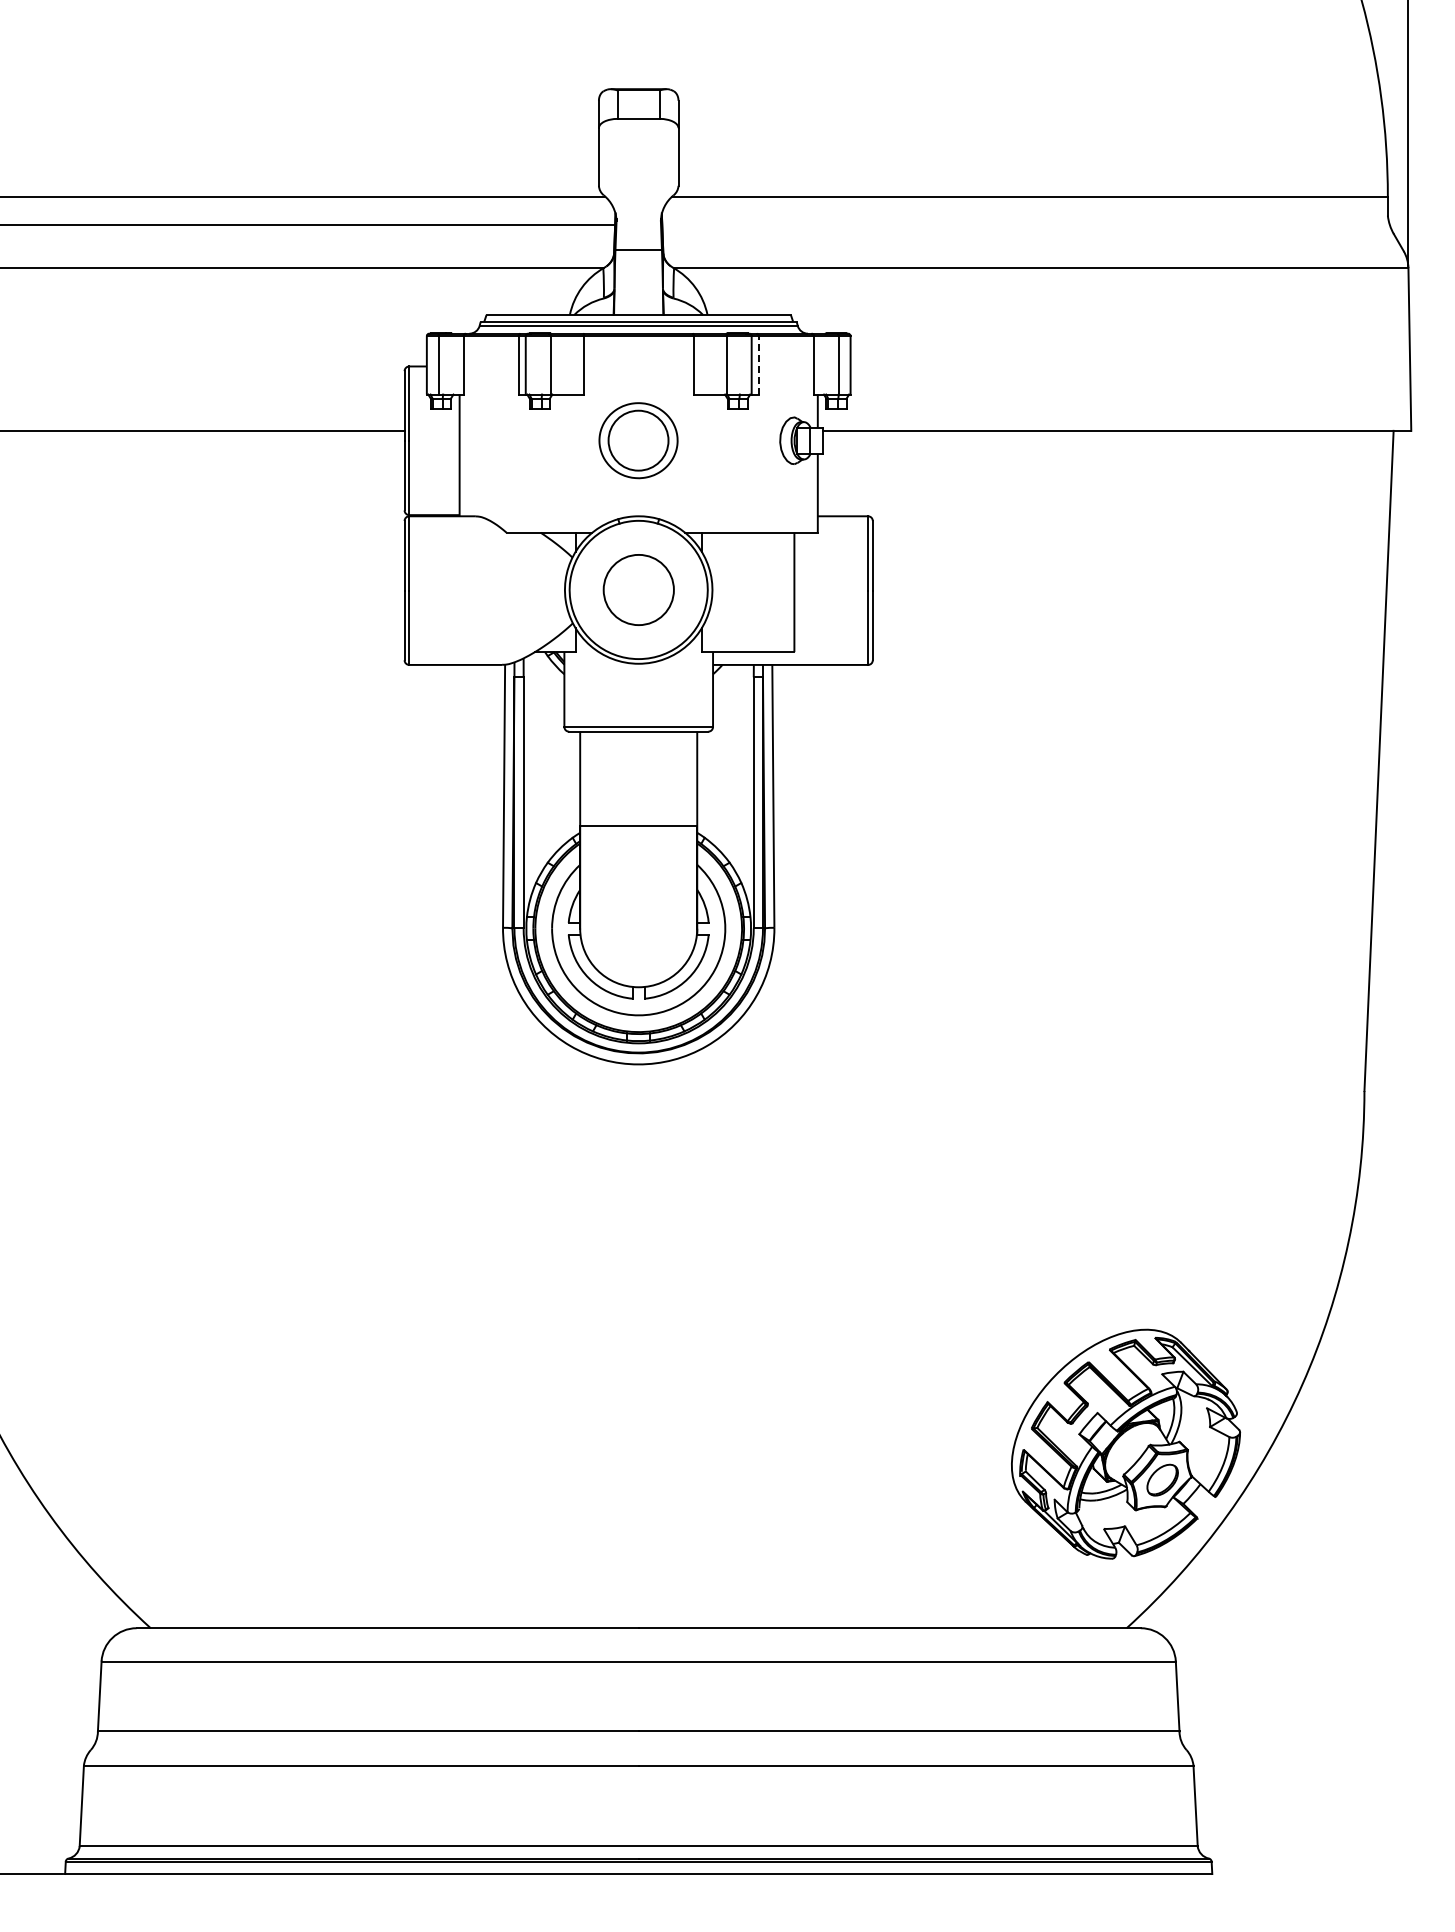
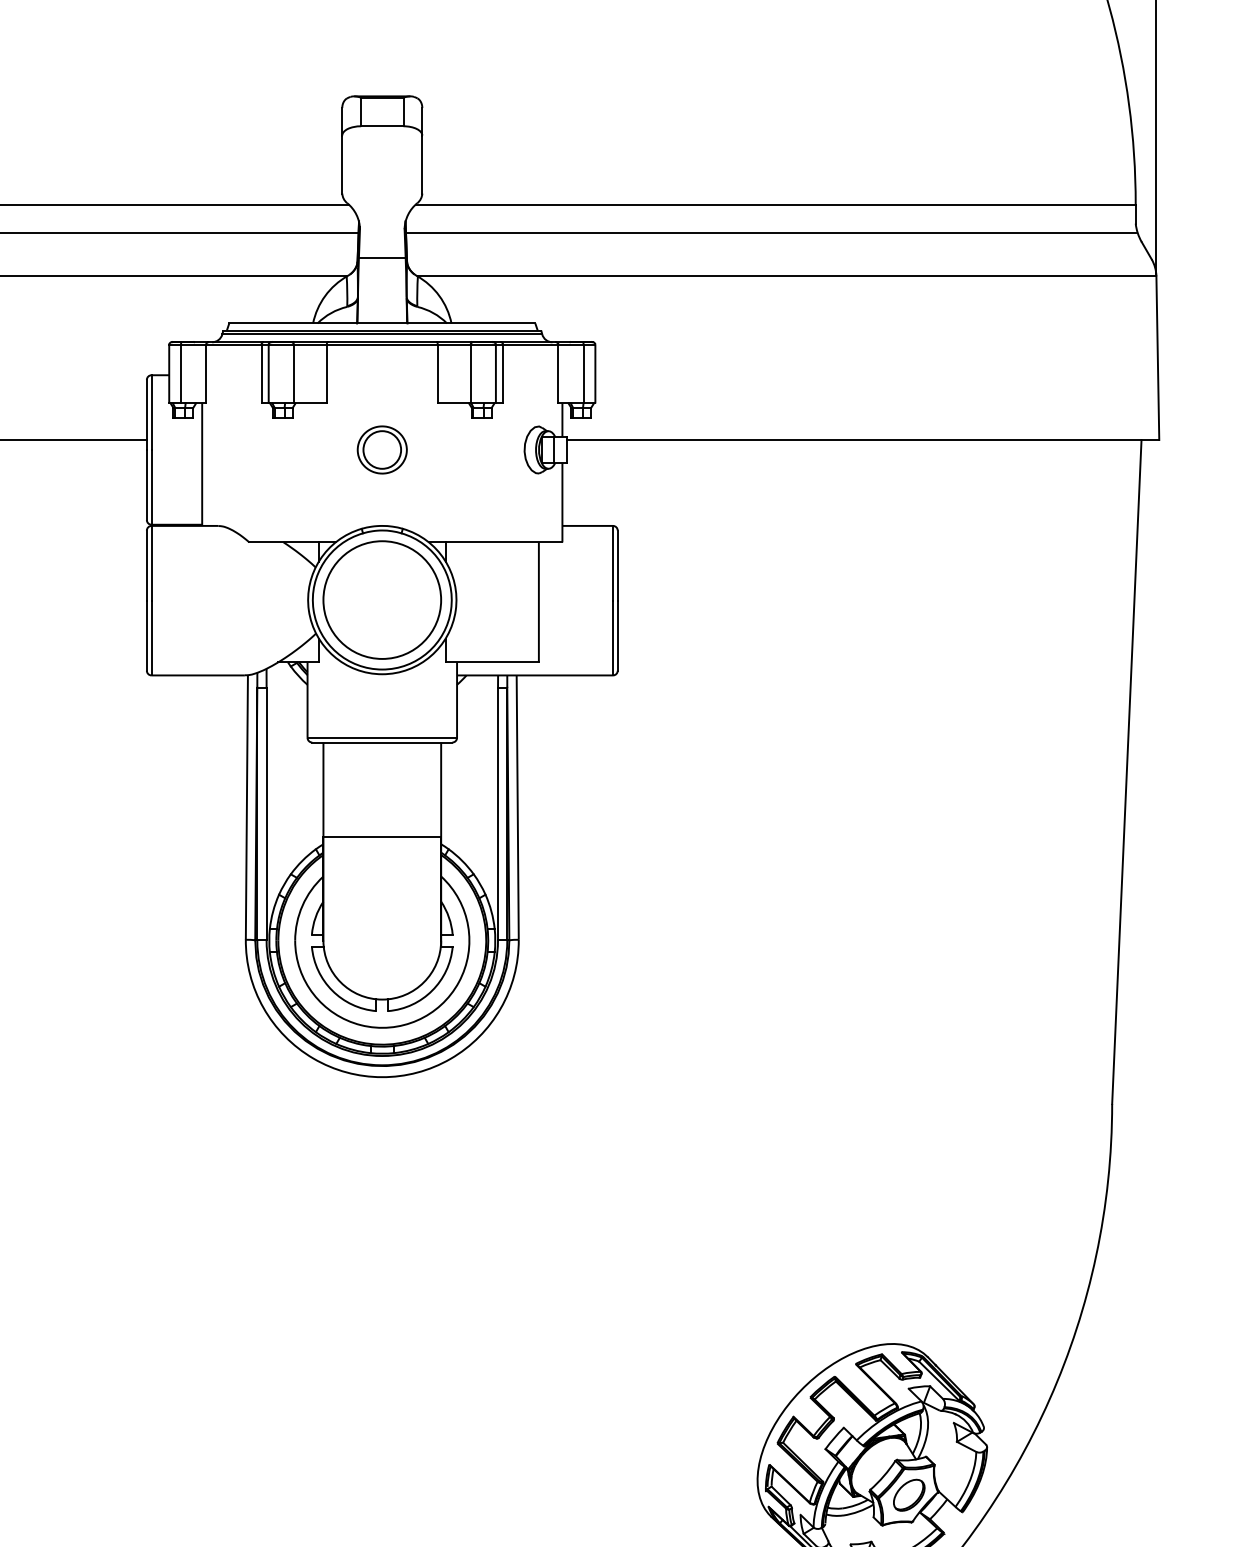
line: (1024, 225) -> (770, 233), added
line: (758, 364) -> (502, 373), dashed -> solid
part: (638, 440) -> (382, 449), size x0.62
circle: (638, 589) -> (382, 599), size x1.67

